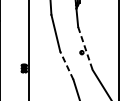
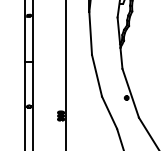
line: (85, 48) -> (130, 93), dashed -> solid
line: (66, 65) -> (109, 112), dashed -> solid

